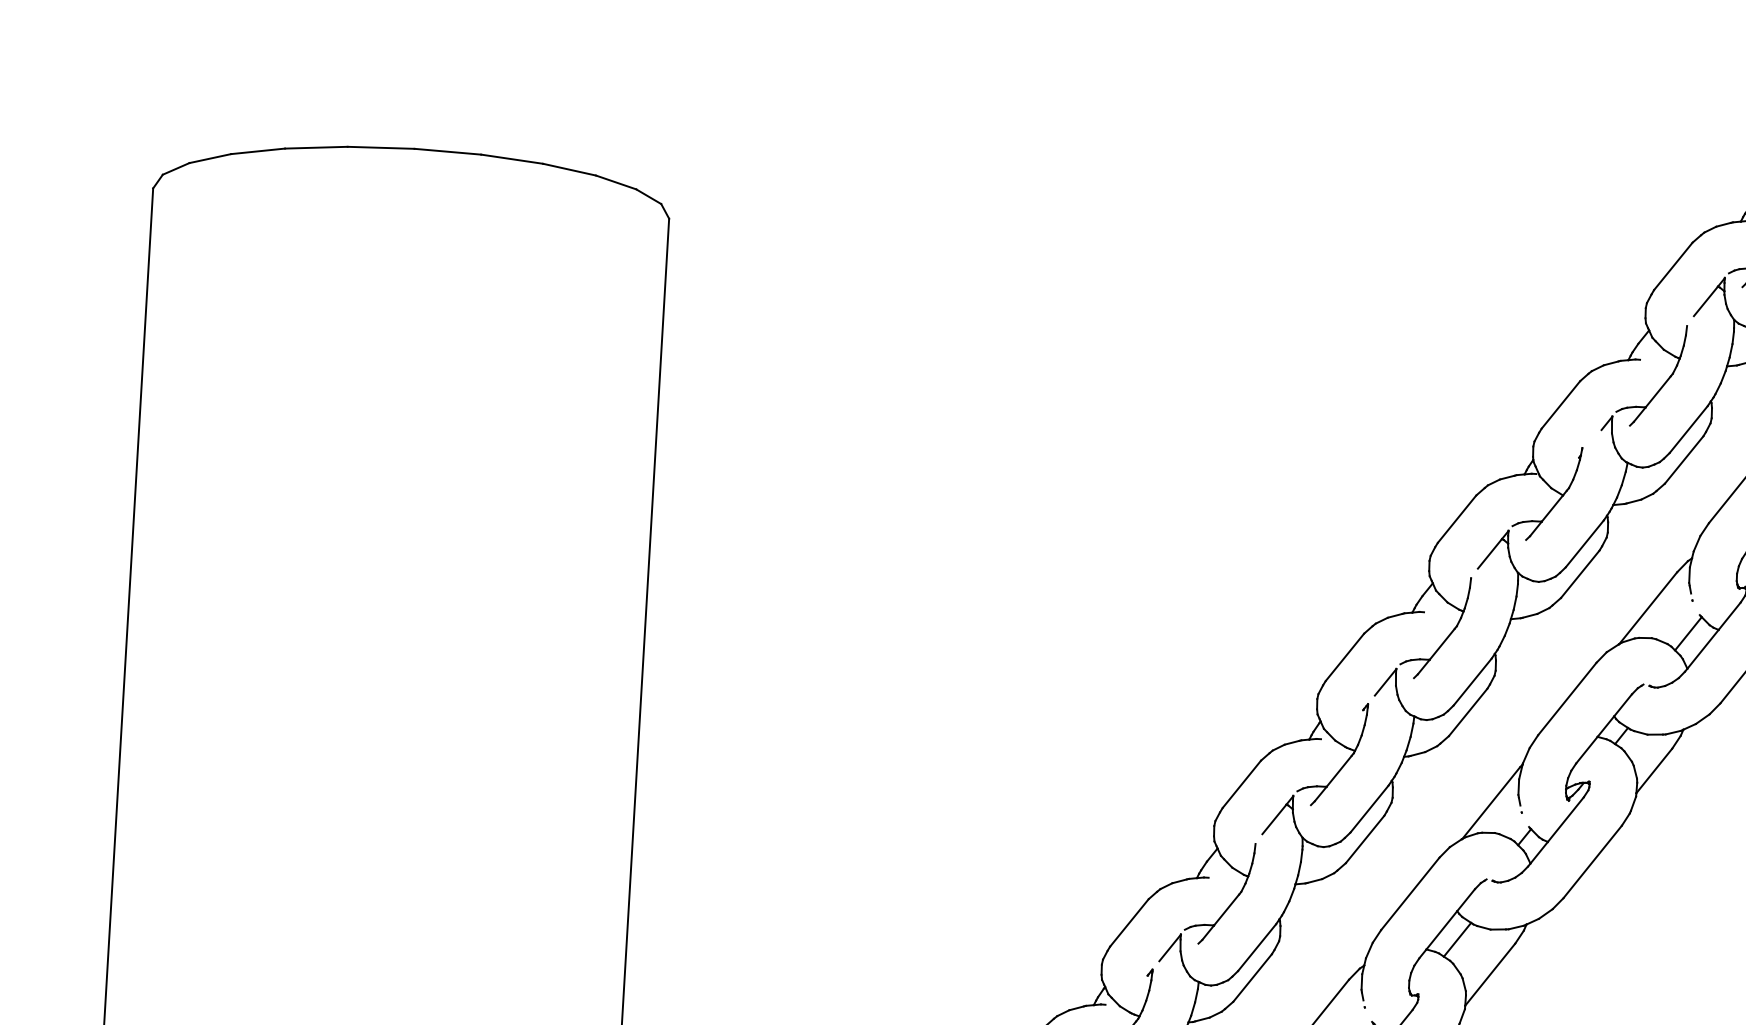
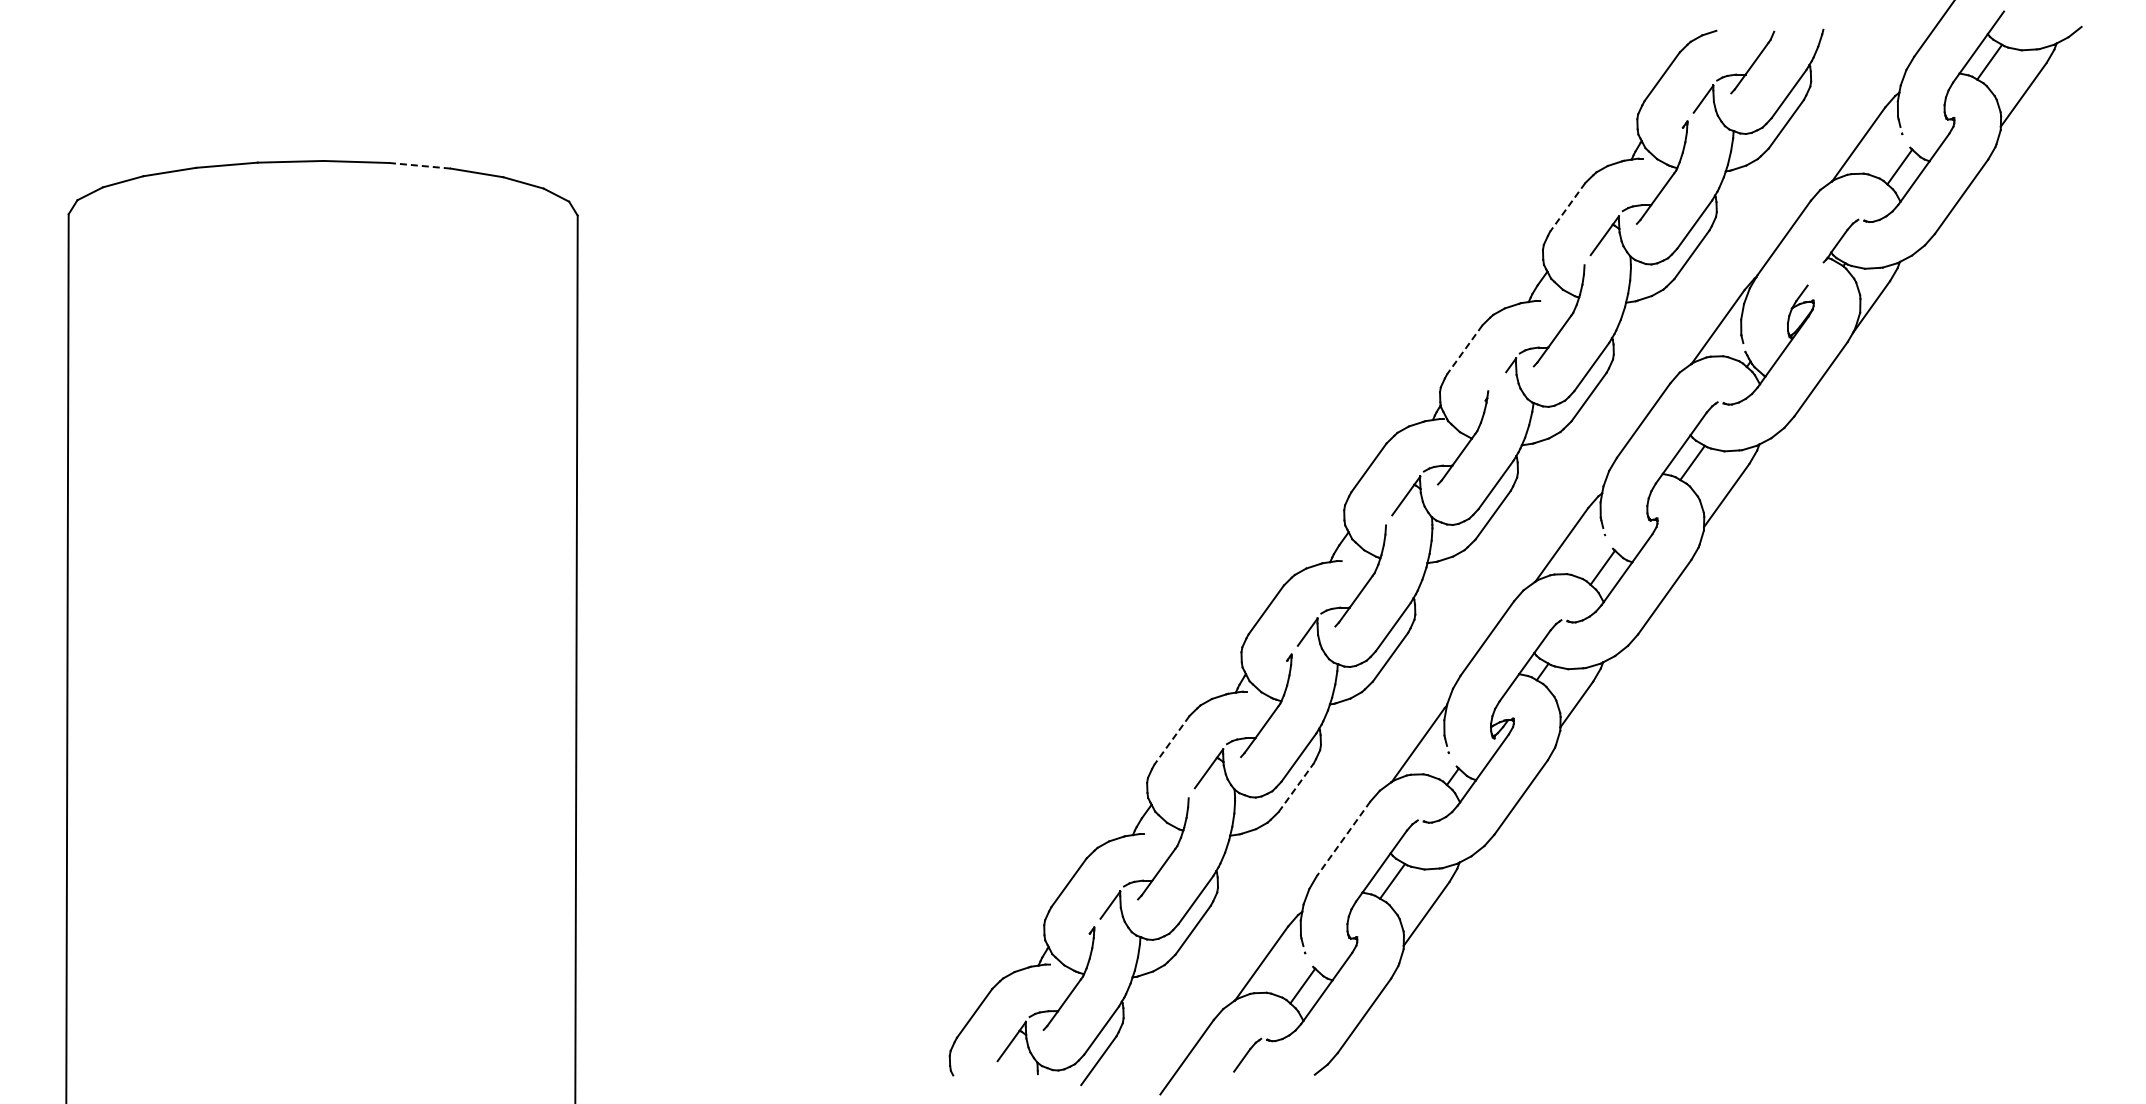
line: (512, 158) -> (420, 165), solid -> dashed
line: (1673, 266) -> (1567, 207), solid -> dashed
line: (1560, 405) -> (1464, 350), solid -> dashed
line: (1241, 784) -> (1171, 740), solid -> dashed
line: (1365, 839) -> (1296, 787), solid -> dashed
line: (1410, 893) -> (1343, 838), solid -> dashed

